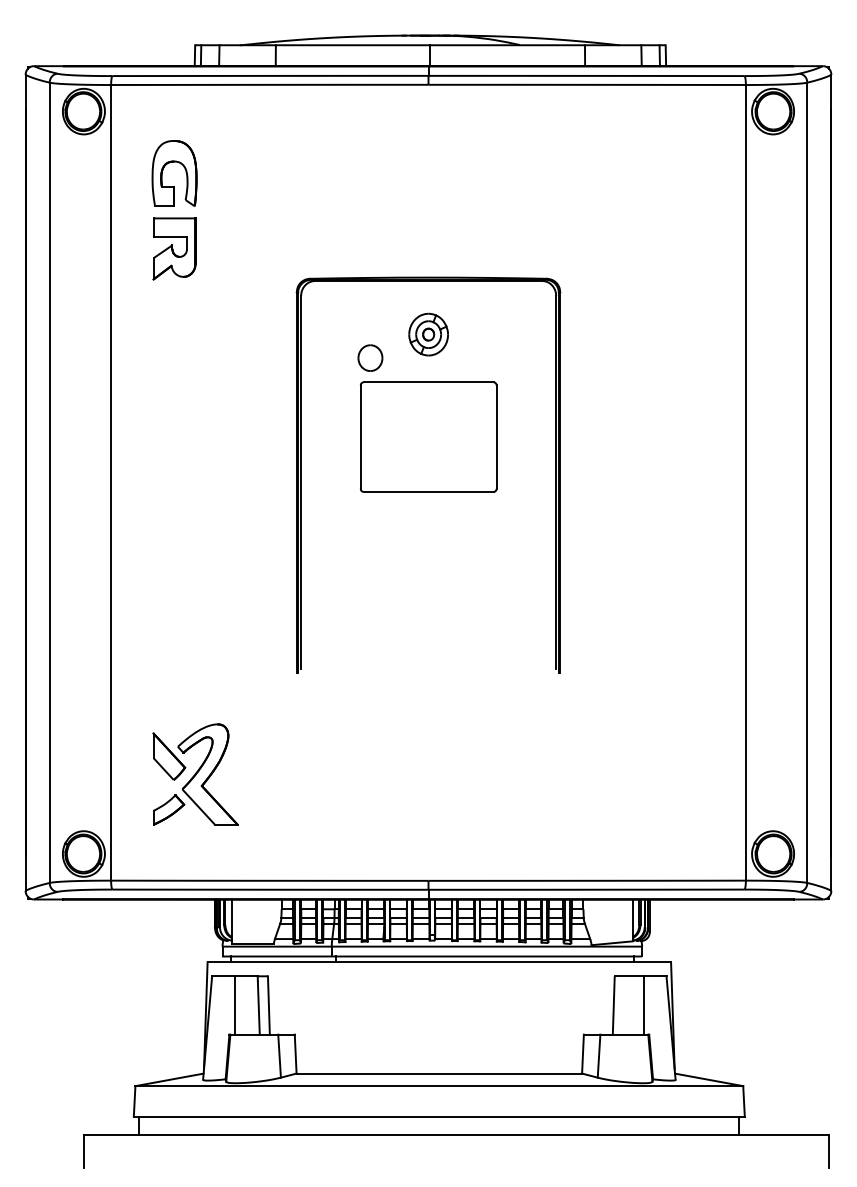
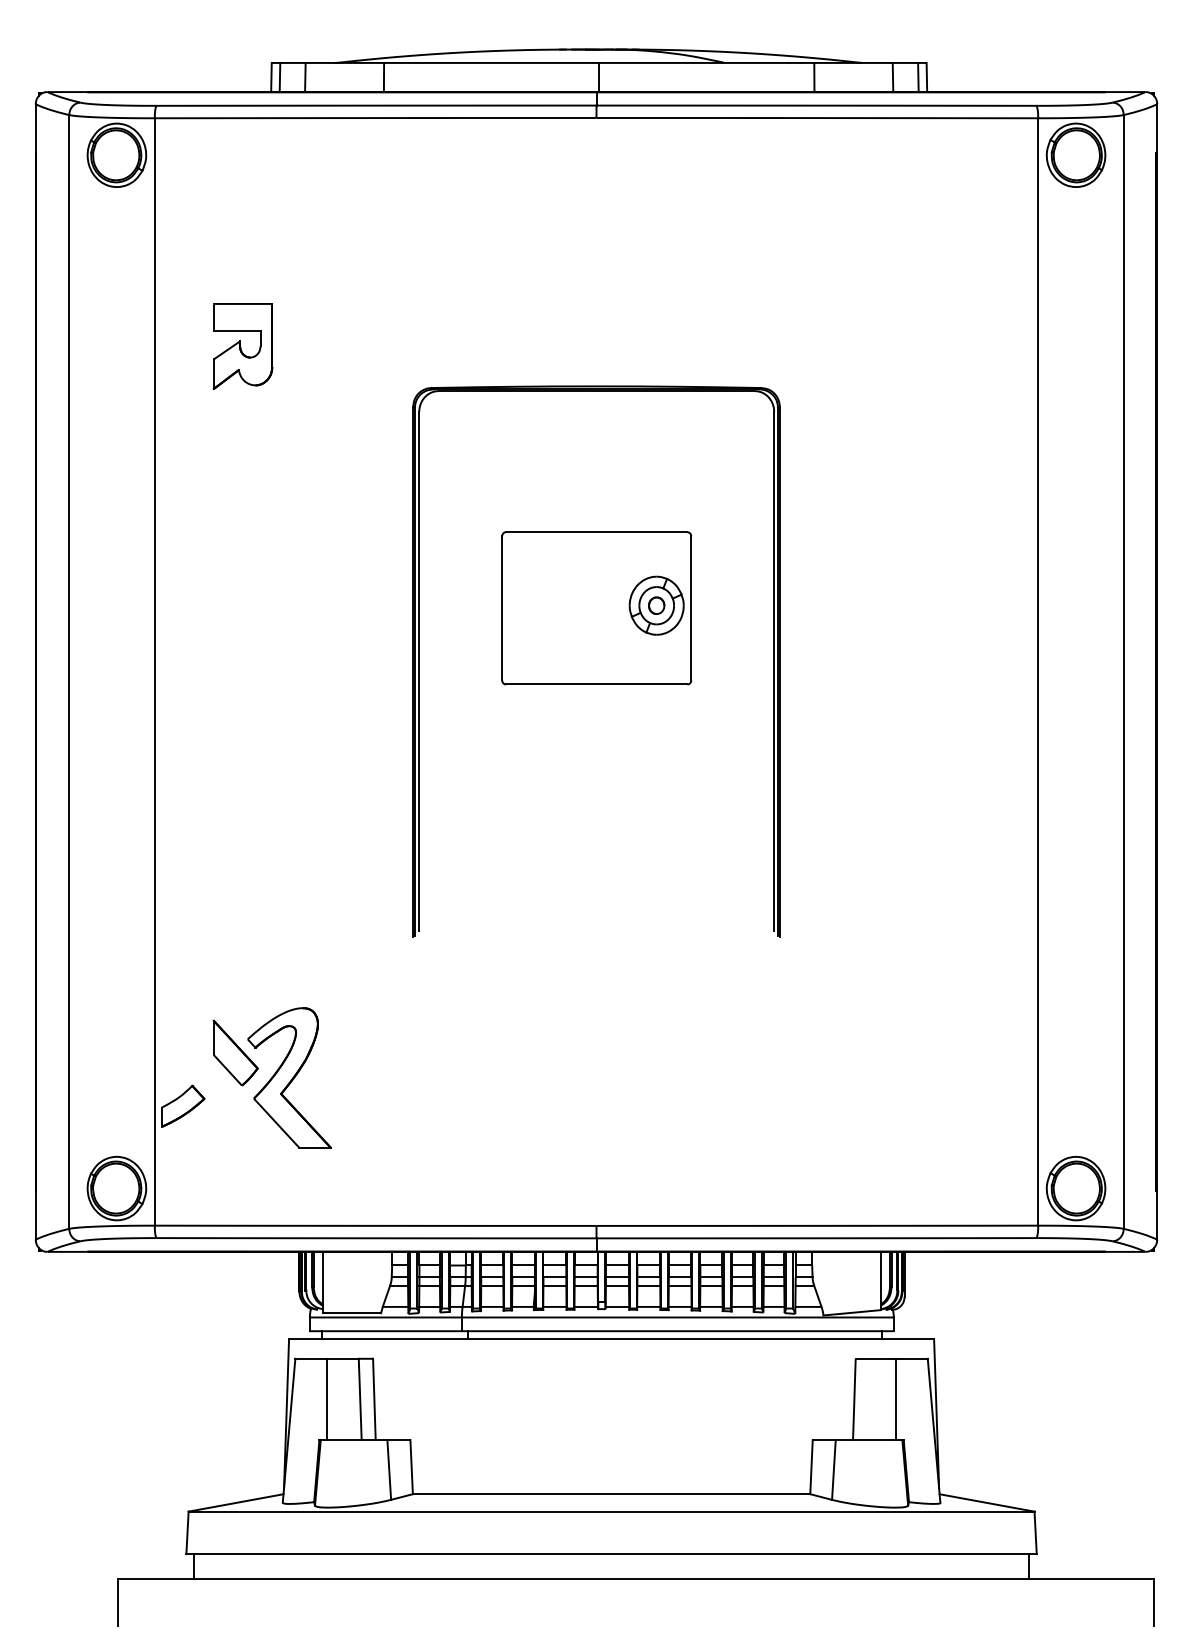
part: (171, 162) -> (238, 226), removed
part: (428, 334) -> (656, 605), moved
part: (370, 358) -> (515, 498), removed
part: (169, 809) -> (183, 1105), moved

